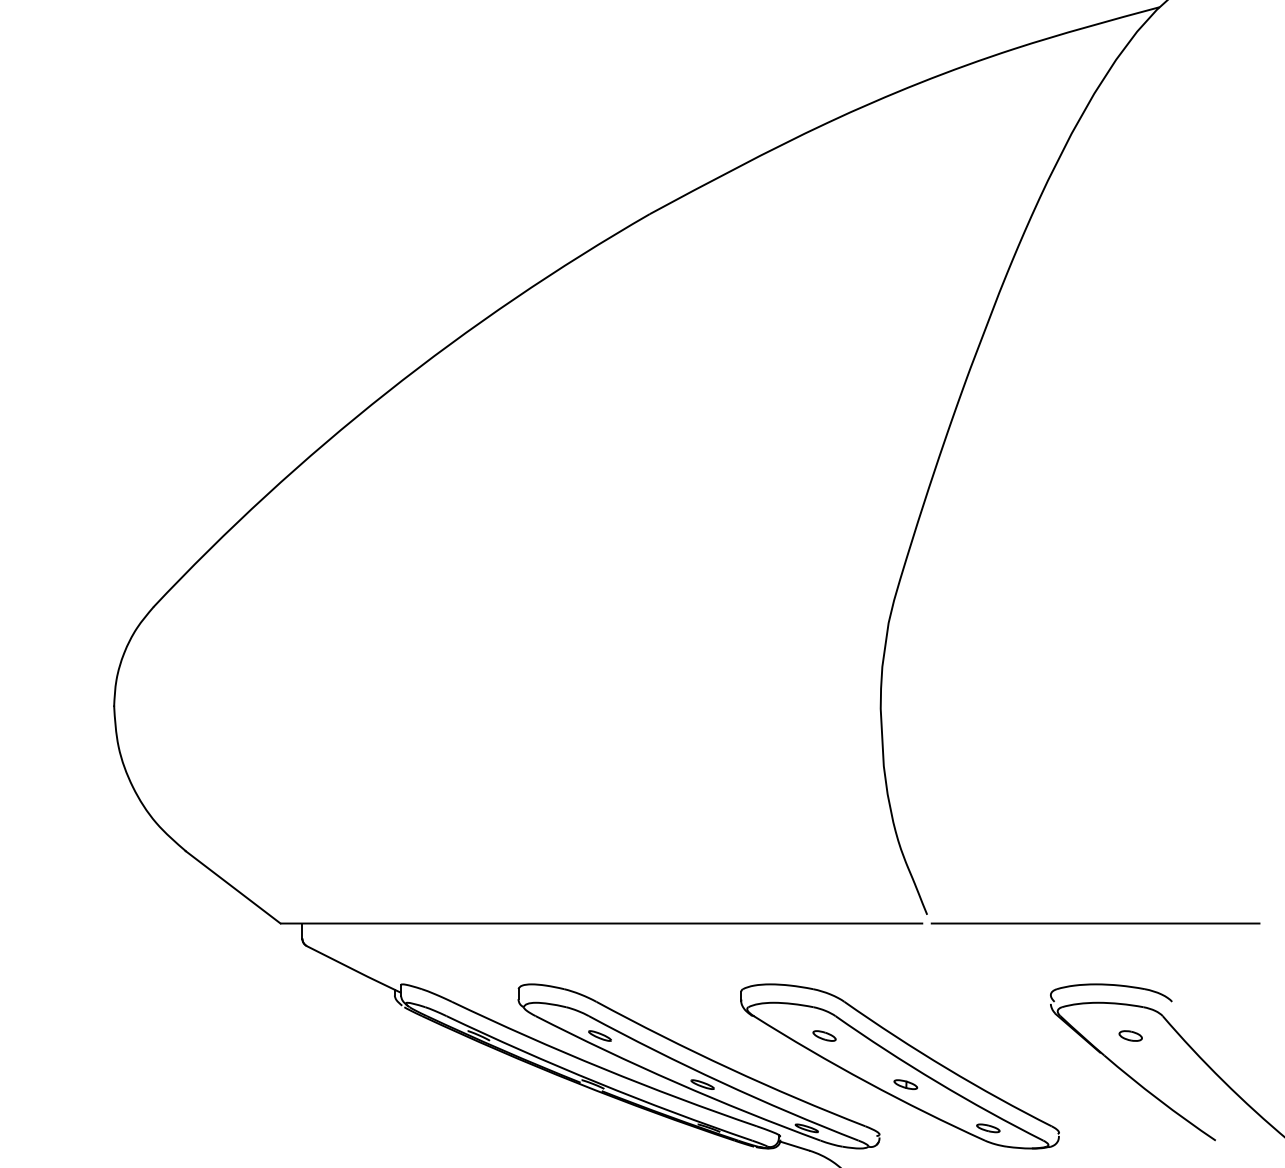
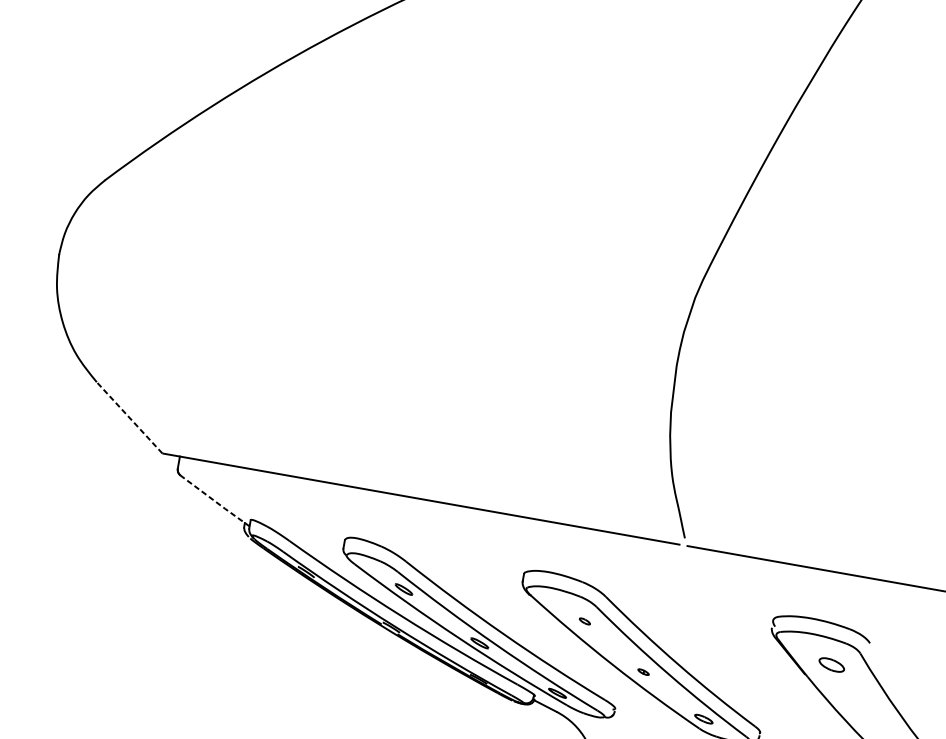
line: (233, 887) -> (129, 417), solid -> dashed
line: (354, 970) -> (215, 501), solid -> dashed
part: (824, 1035) -> (584, 621), size x0.6
part: (1130, 1035) -> (831, 664), size x1.4
part: (905, 1084) -> (643, 672), size x0.6

